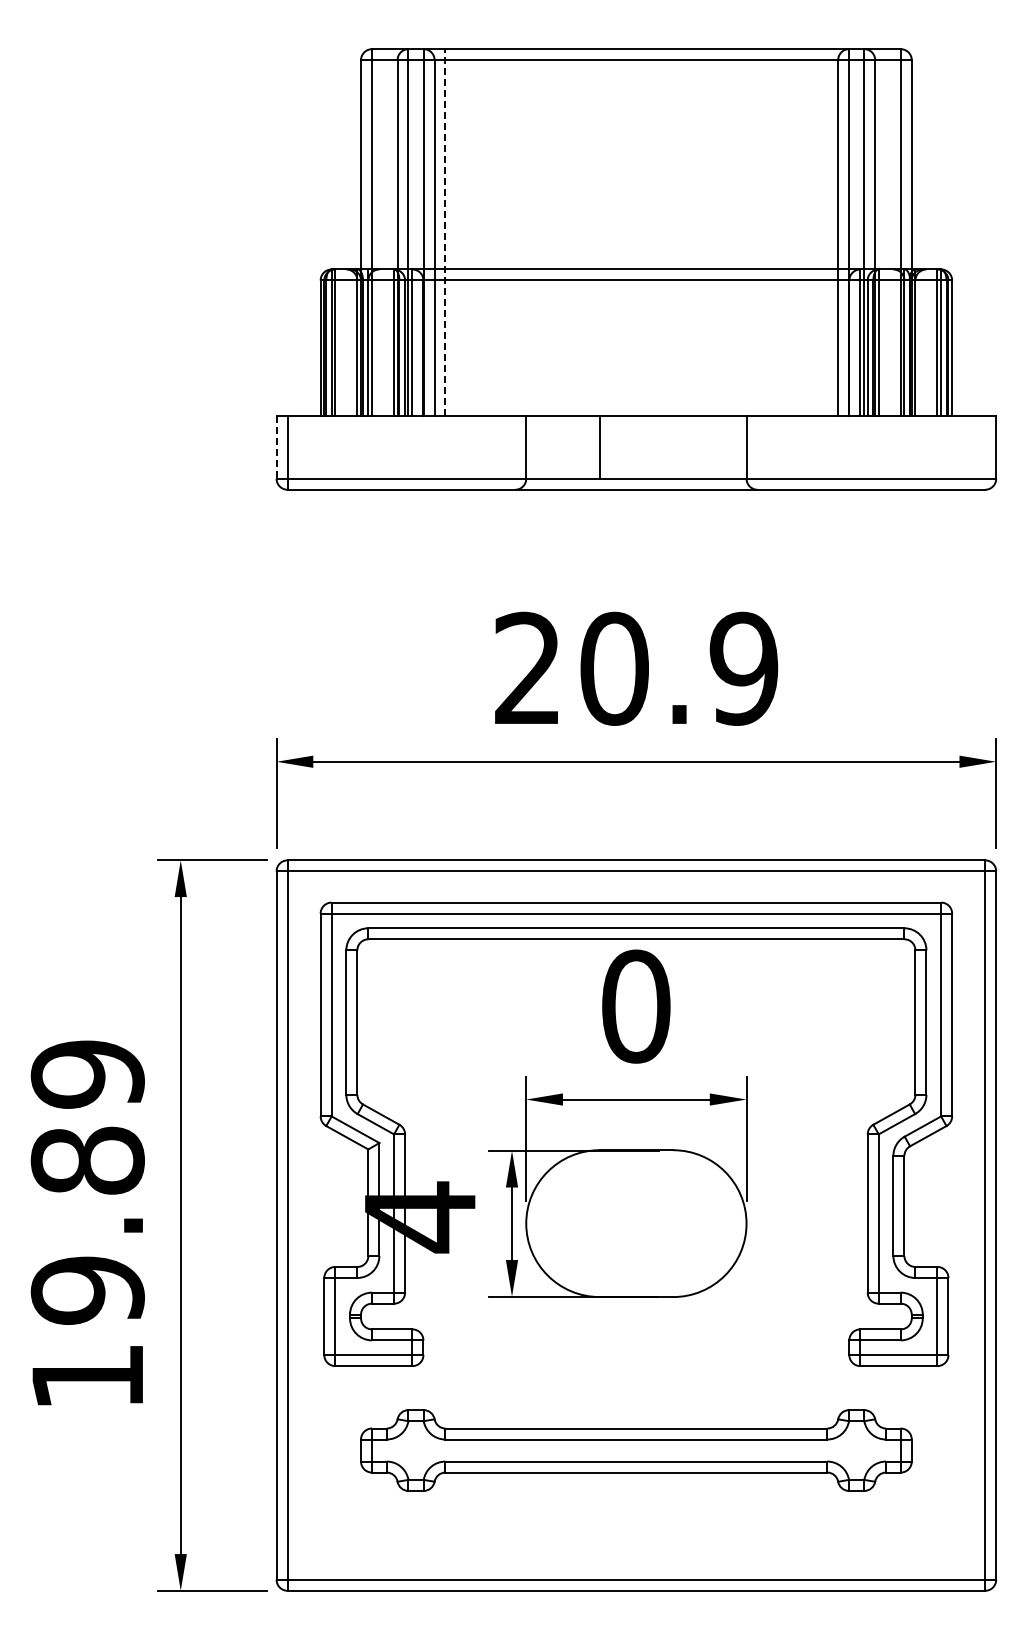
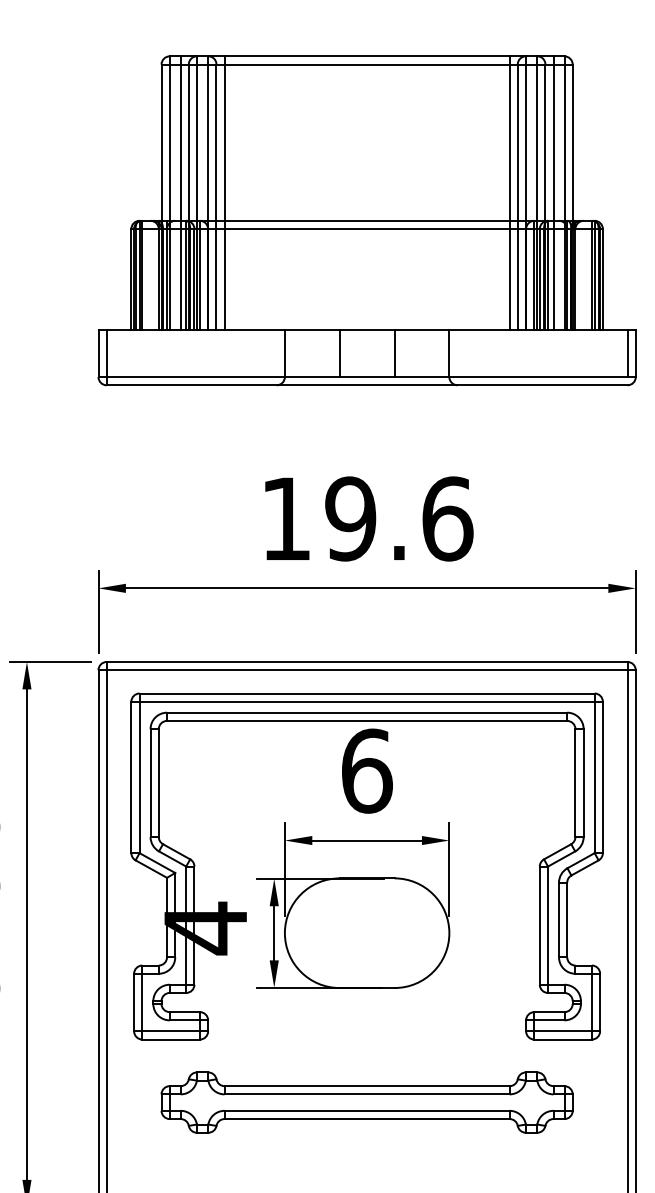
line: (386, 232) -> (180, 193), added
line: (445, 232) -> (224, 193), dashed -> solid
line: (827, 232) -> (509, 193), added
line: (886, 232) -> (553, 193), added
line: (673, 447) -> (394, 353), added
line: (985, 447) -> (627, 353), added
line: (276, 448) -> (98, 354), dashed -> solid
text: (637, 668) -> (367, 518), 20.9 -> 19.6
text: (636, 1006) -> (367, 771), 0 -> 6

